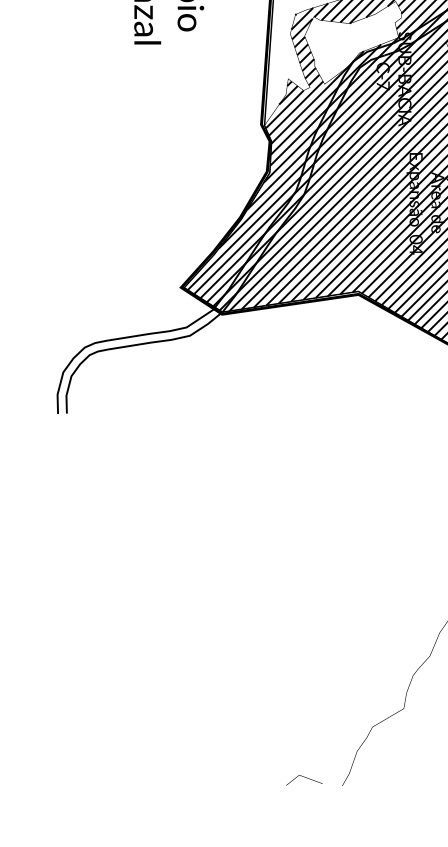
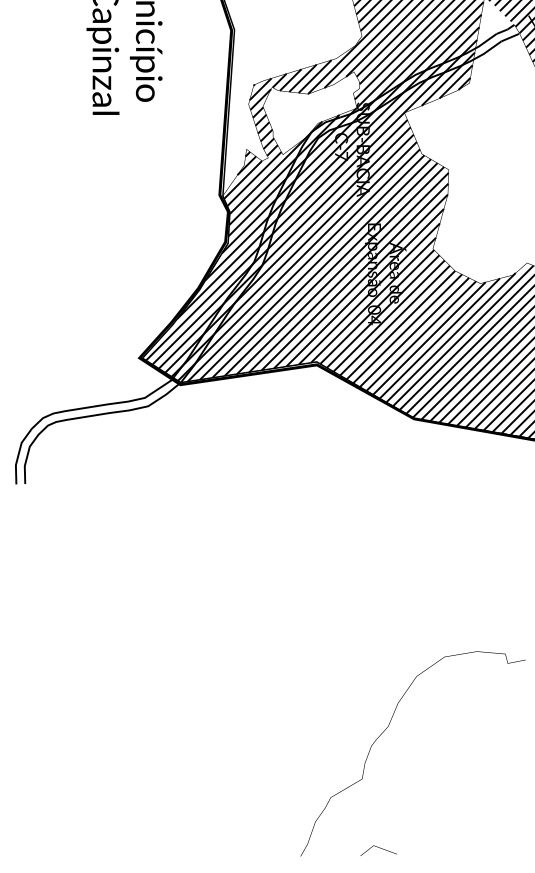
line: (306, 778) -> (380, 848), moved

